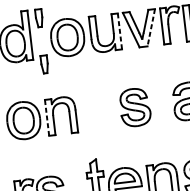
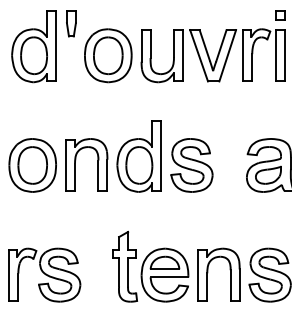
line: (151, 27) -> (227, 55), dashed -> solid
line: (119, 31) -> (182, 55), dashed -> solid
part: (44, 64) -> (71, 89), removed
part: (97, 105) -> (138, 156), added
line: (47, 117) -> (66, 165), dashed -> solid

